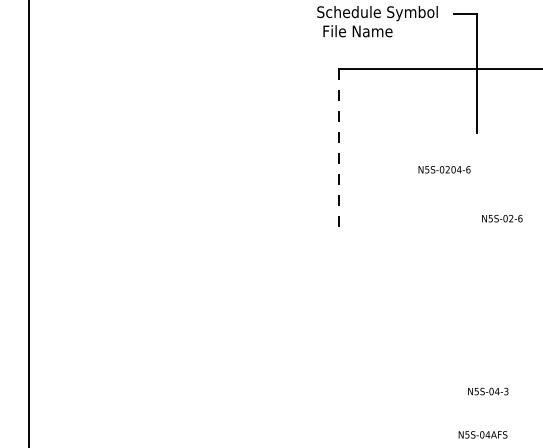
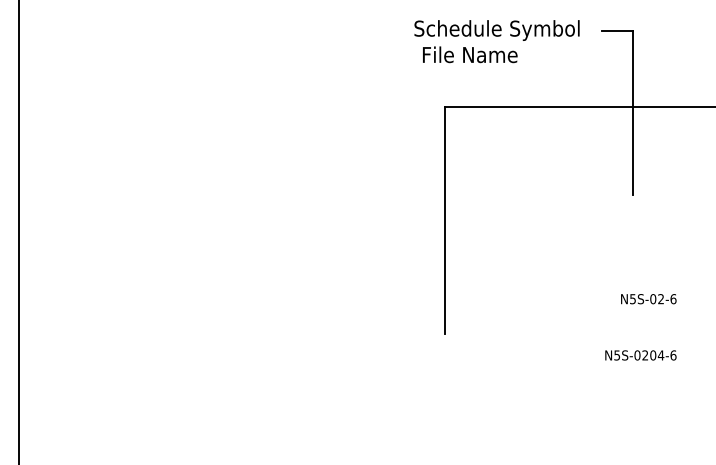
line: (339, 152) -> (444, 220), dashed -> solid
text: (444, 169) -> (640, 355), moved
text: (502, 218) -> (649, 298), moved

